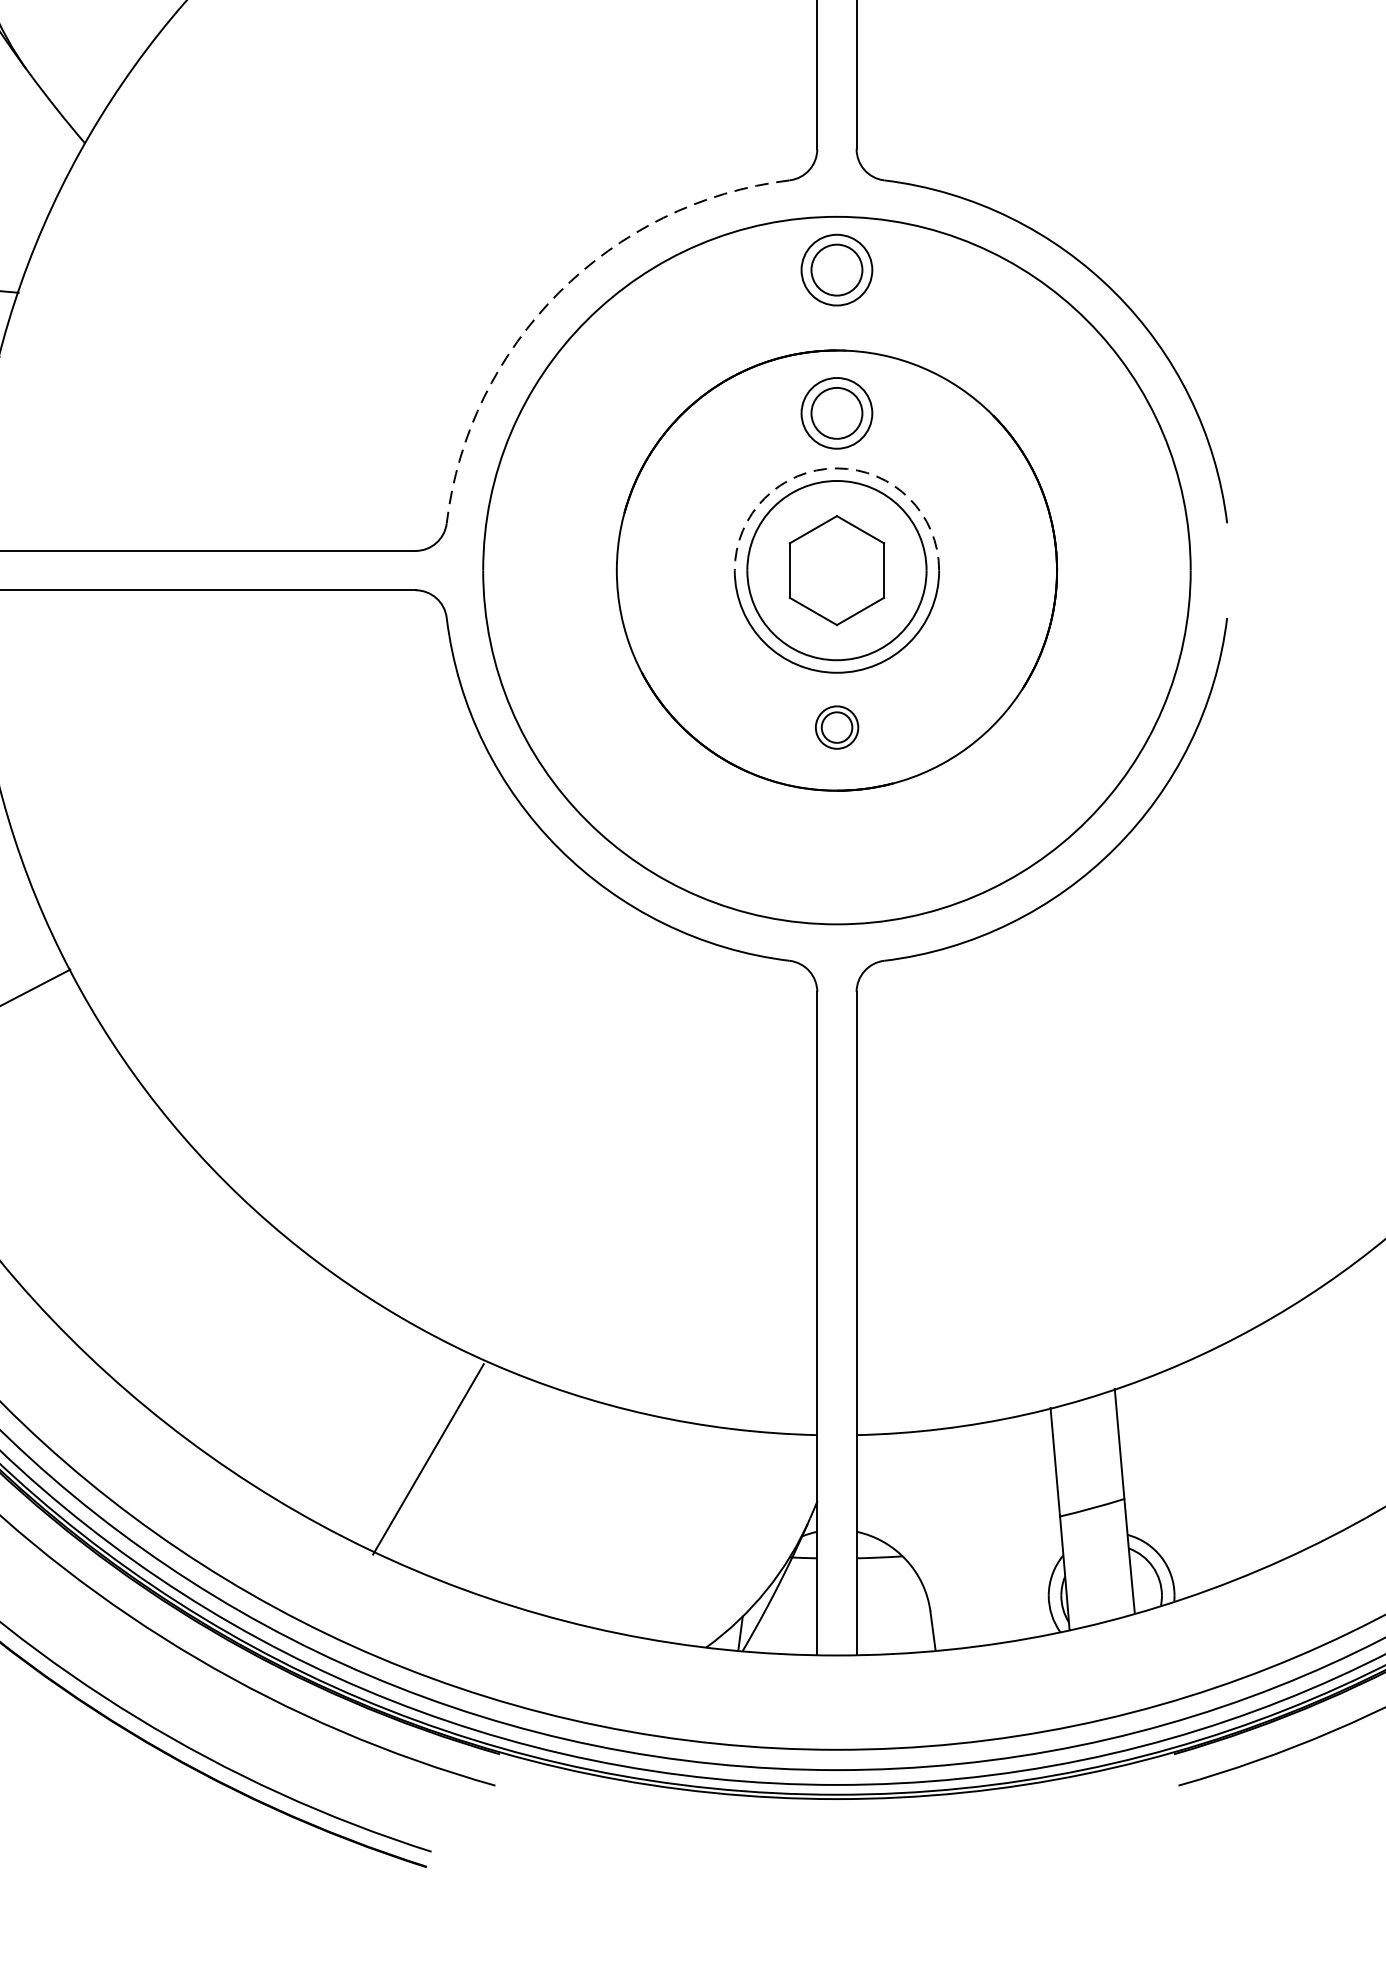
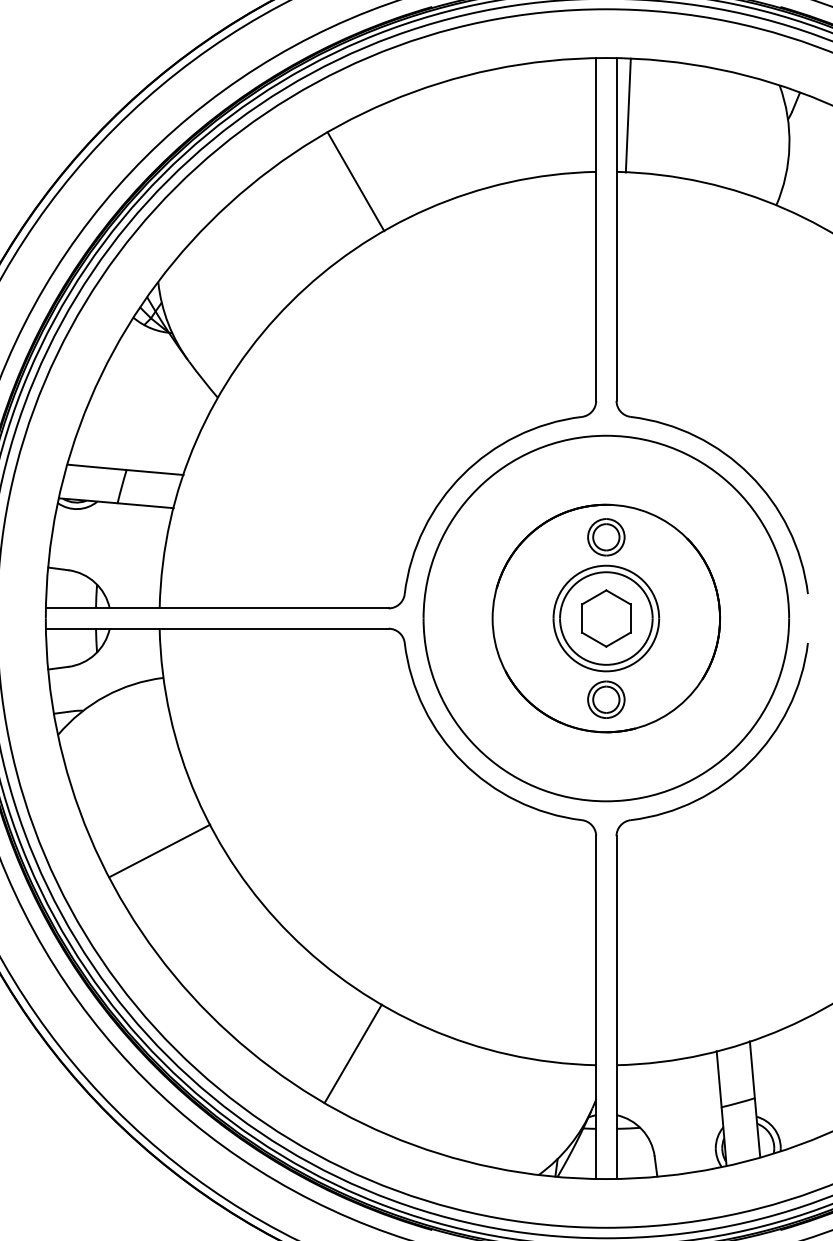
part: (837, 270) -> (606, 463), removed
arc: (558, 291) -> (462, 474), dashed -> solid
arc: (837, 467) -> (606, 565), dashed -> solid
part: (837, 727) -> (606, 699), size x1.67
line: (426, 1458) -> (352, 1053), moved

